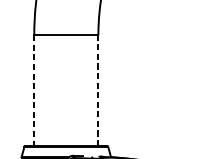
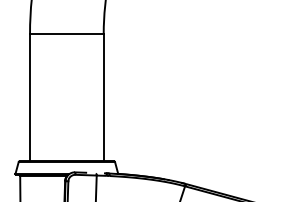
line: (34, 90) -> (30, 97), dashed -> solid
line: (98, 90) -> (103, 97), dashed -> solid

